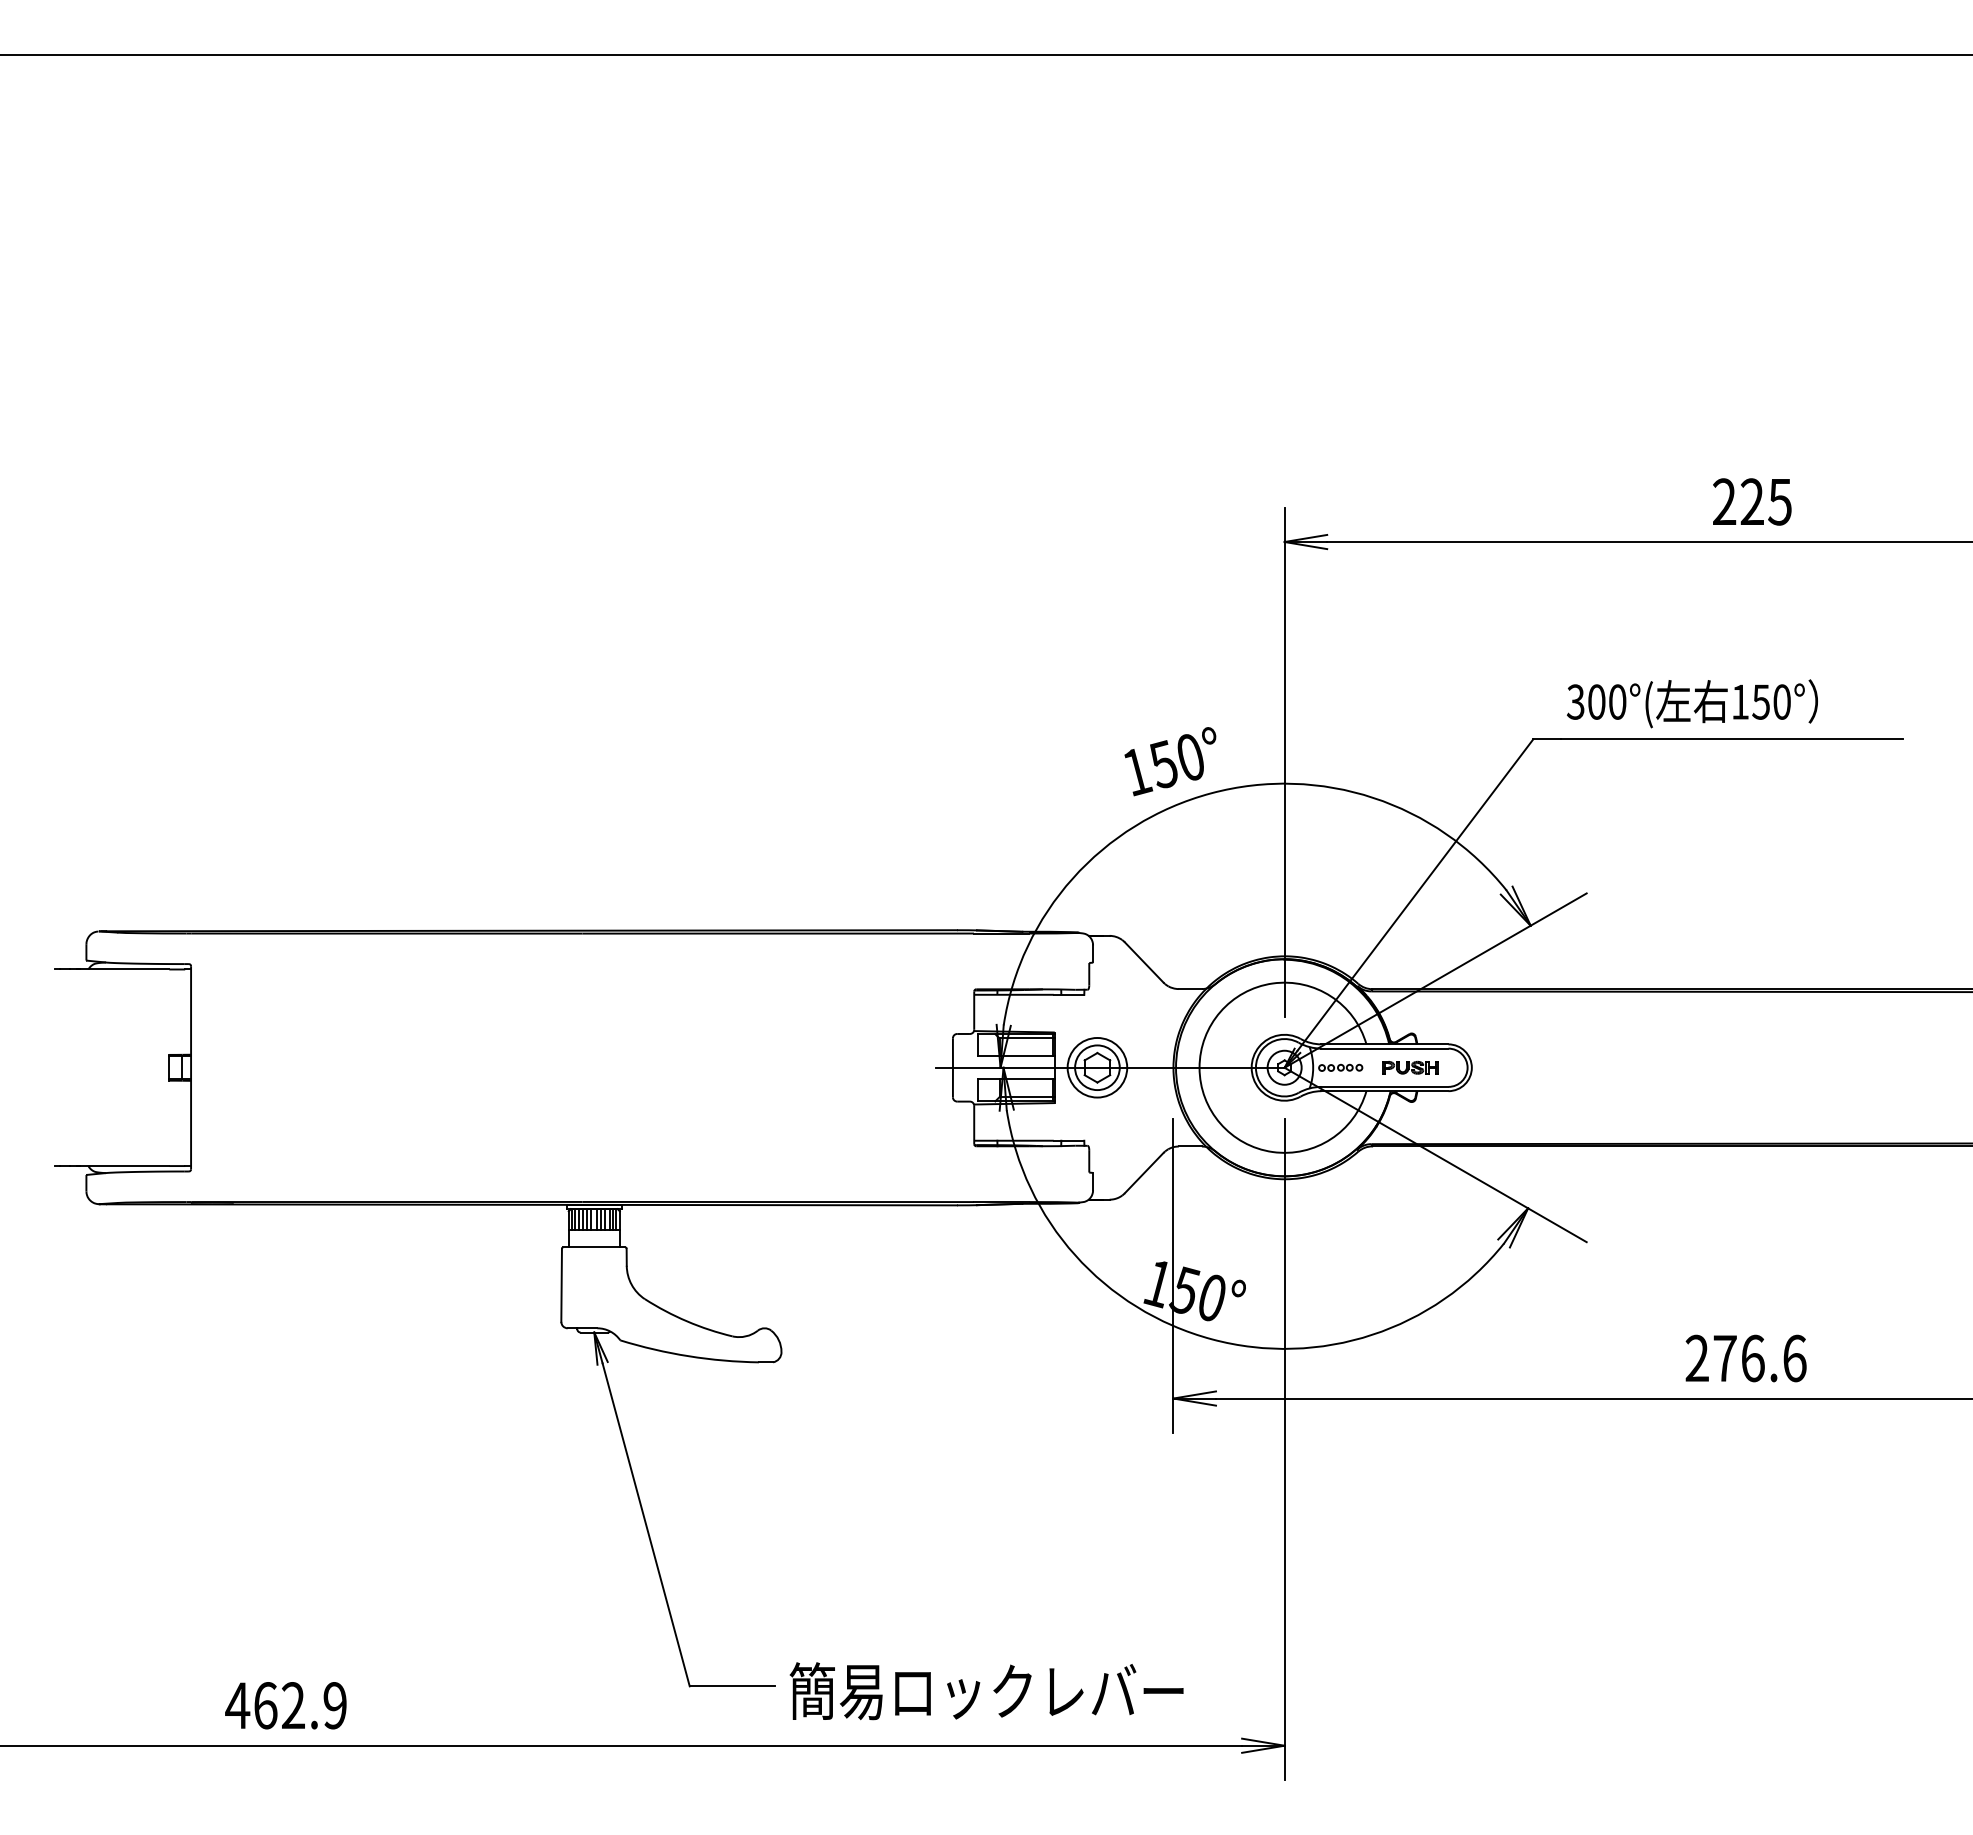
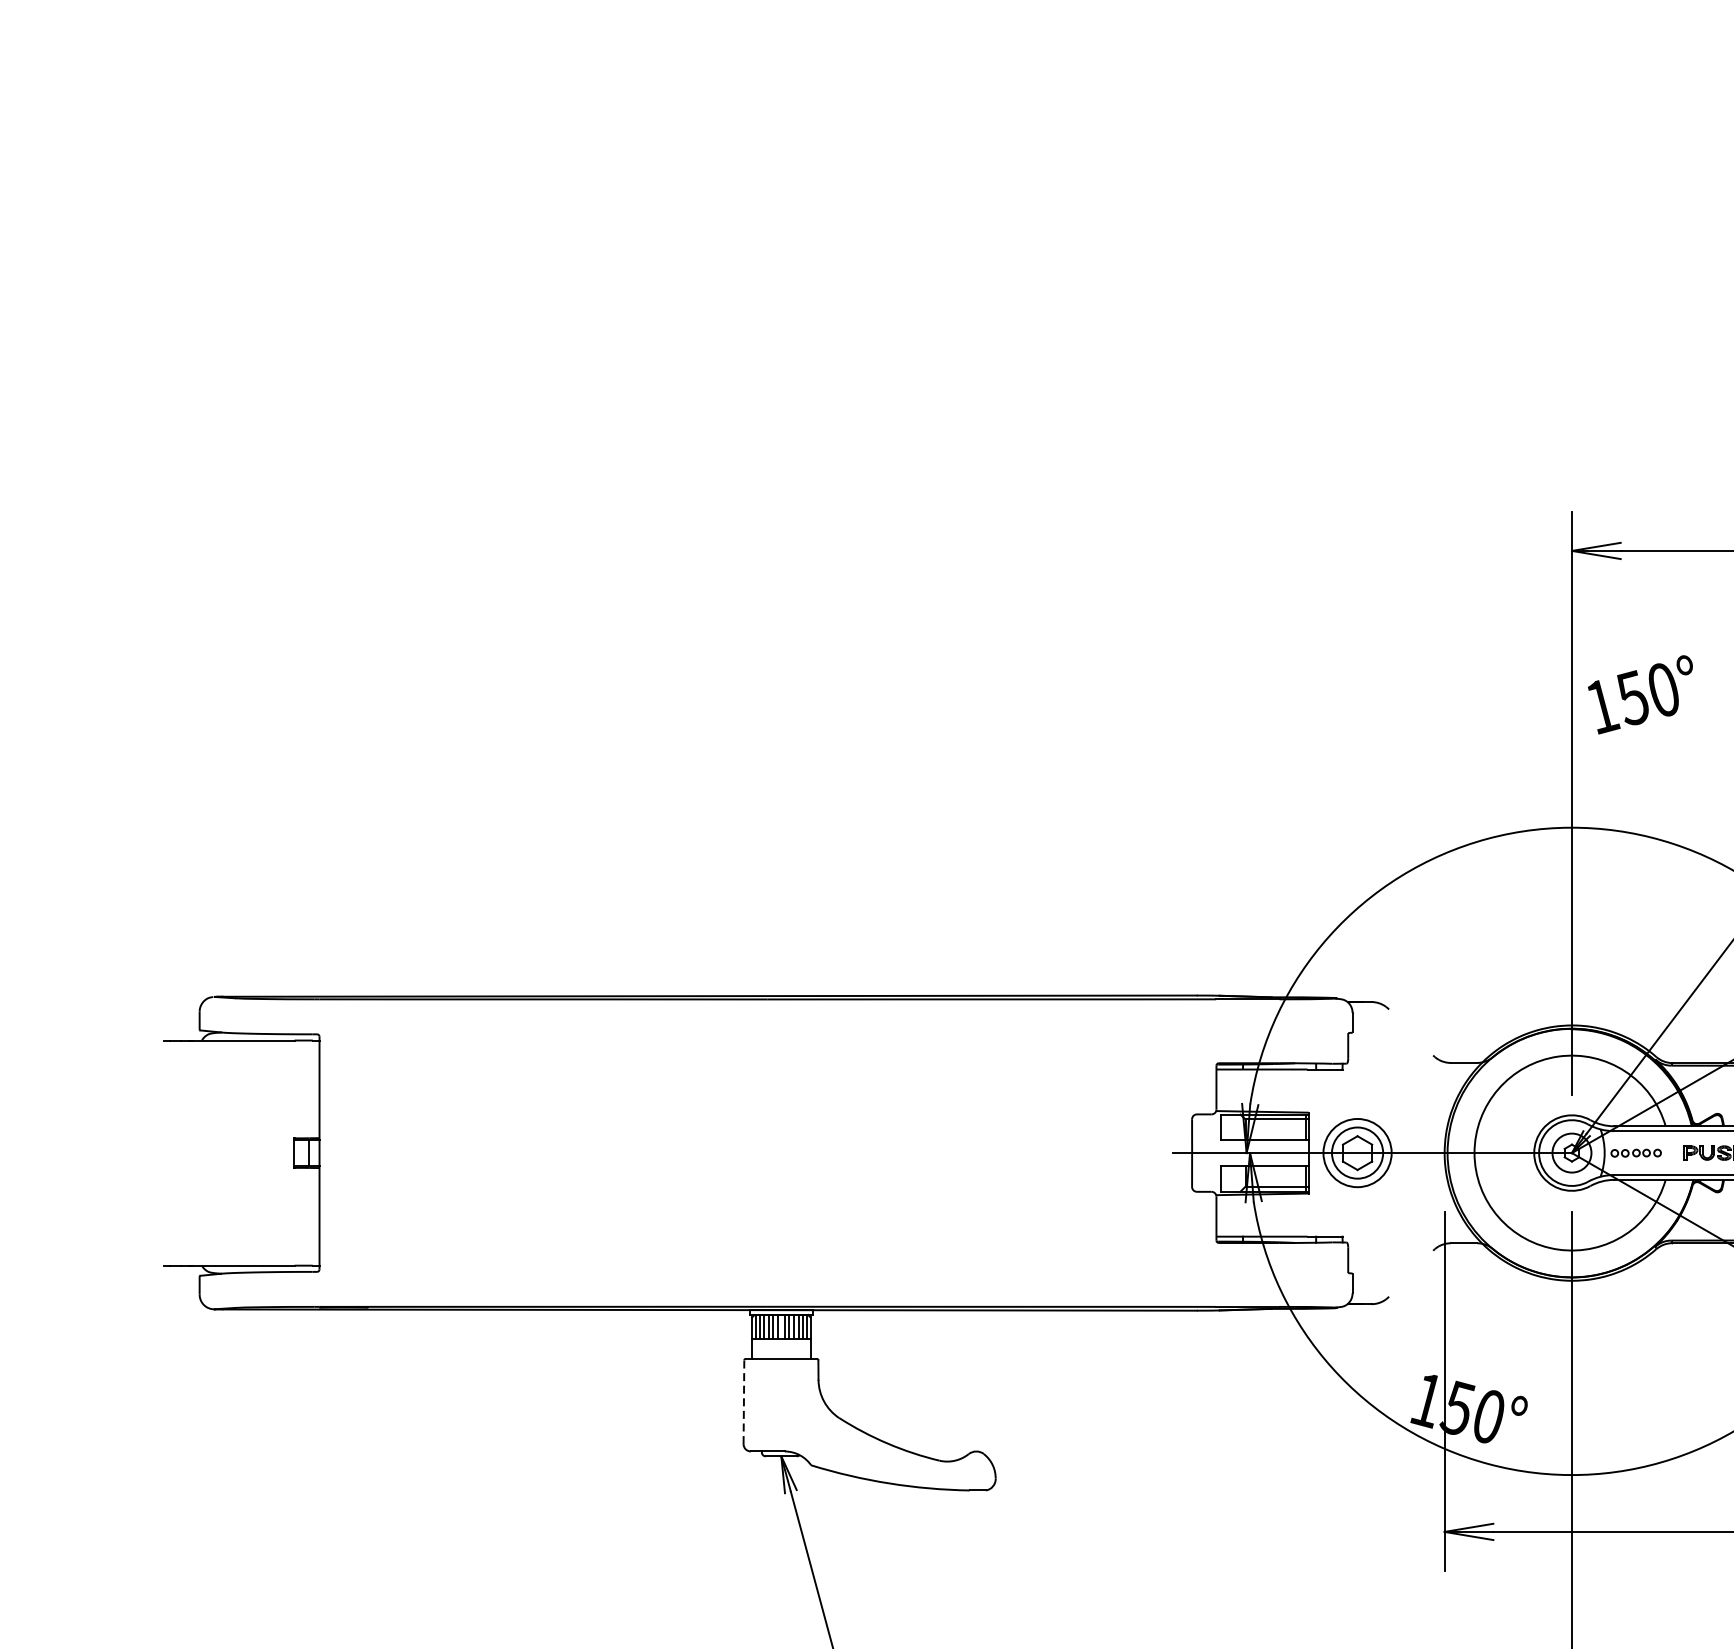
text: (1170, 761) -> (1640, 694), moved
line: (1143, 962) -> (1410, 1032), removed
line: (1143, 1173) -> (1410, 1274), removed
line: (561, 1285) -> (743, 1402), solid -> dashed

